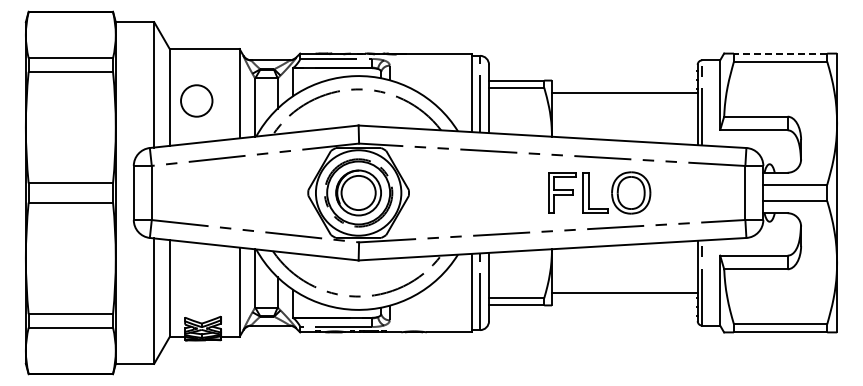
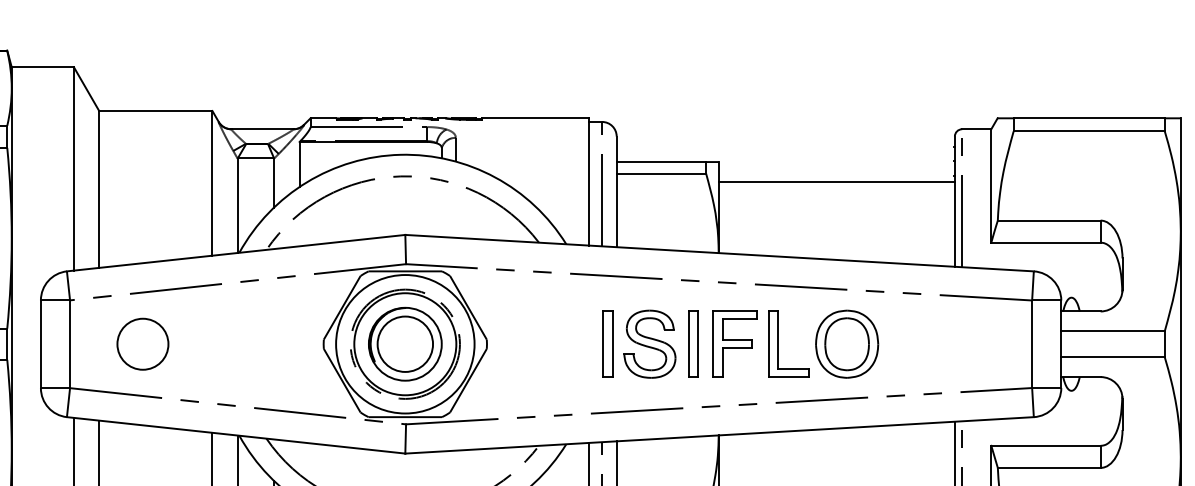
line: (780, 53) -> (1089, 118), dashed -> solid
circle: (196, 100) -> (142, 343), moved
part: (509, 192) -> (649, 343), added

